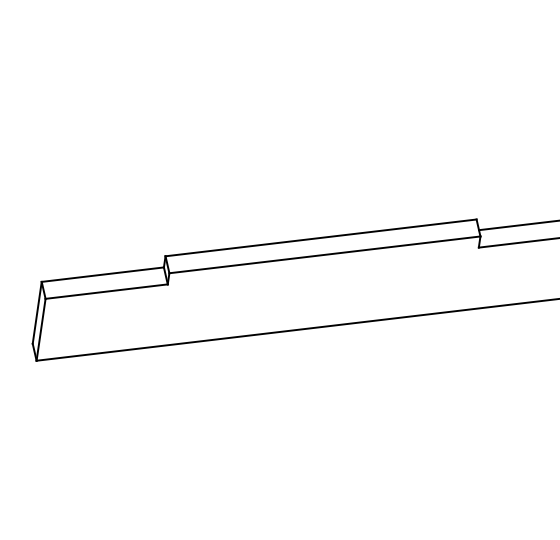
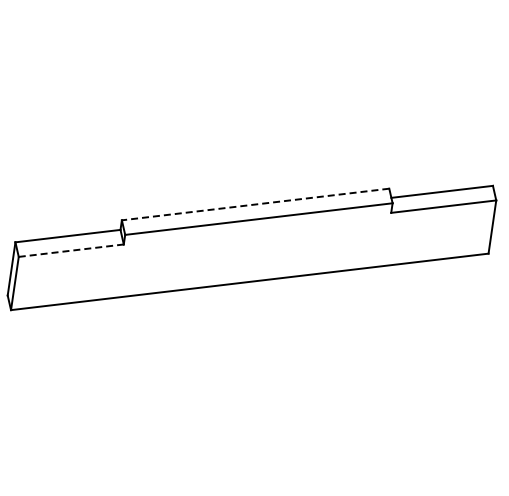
line: (320, 237) -> (255, 204), solid -> dashed
line: (106, 291) -> (71, 250), solid -> dashed

